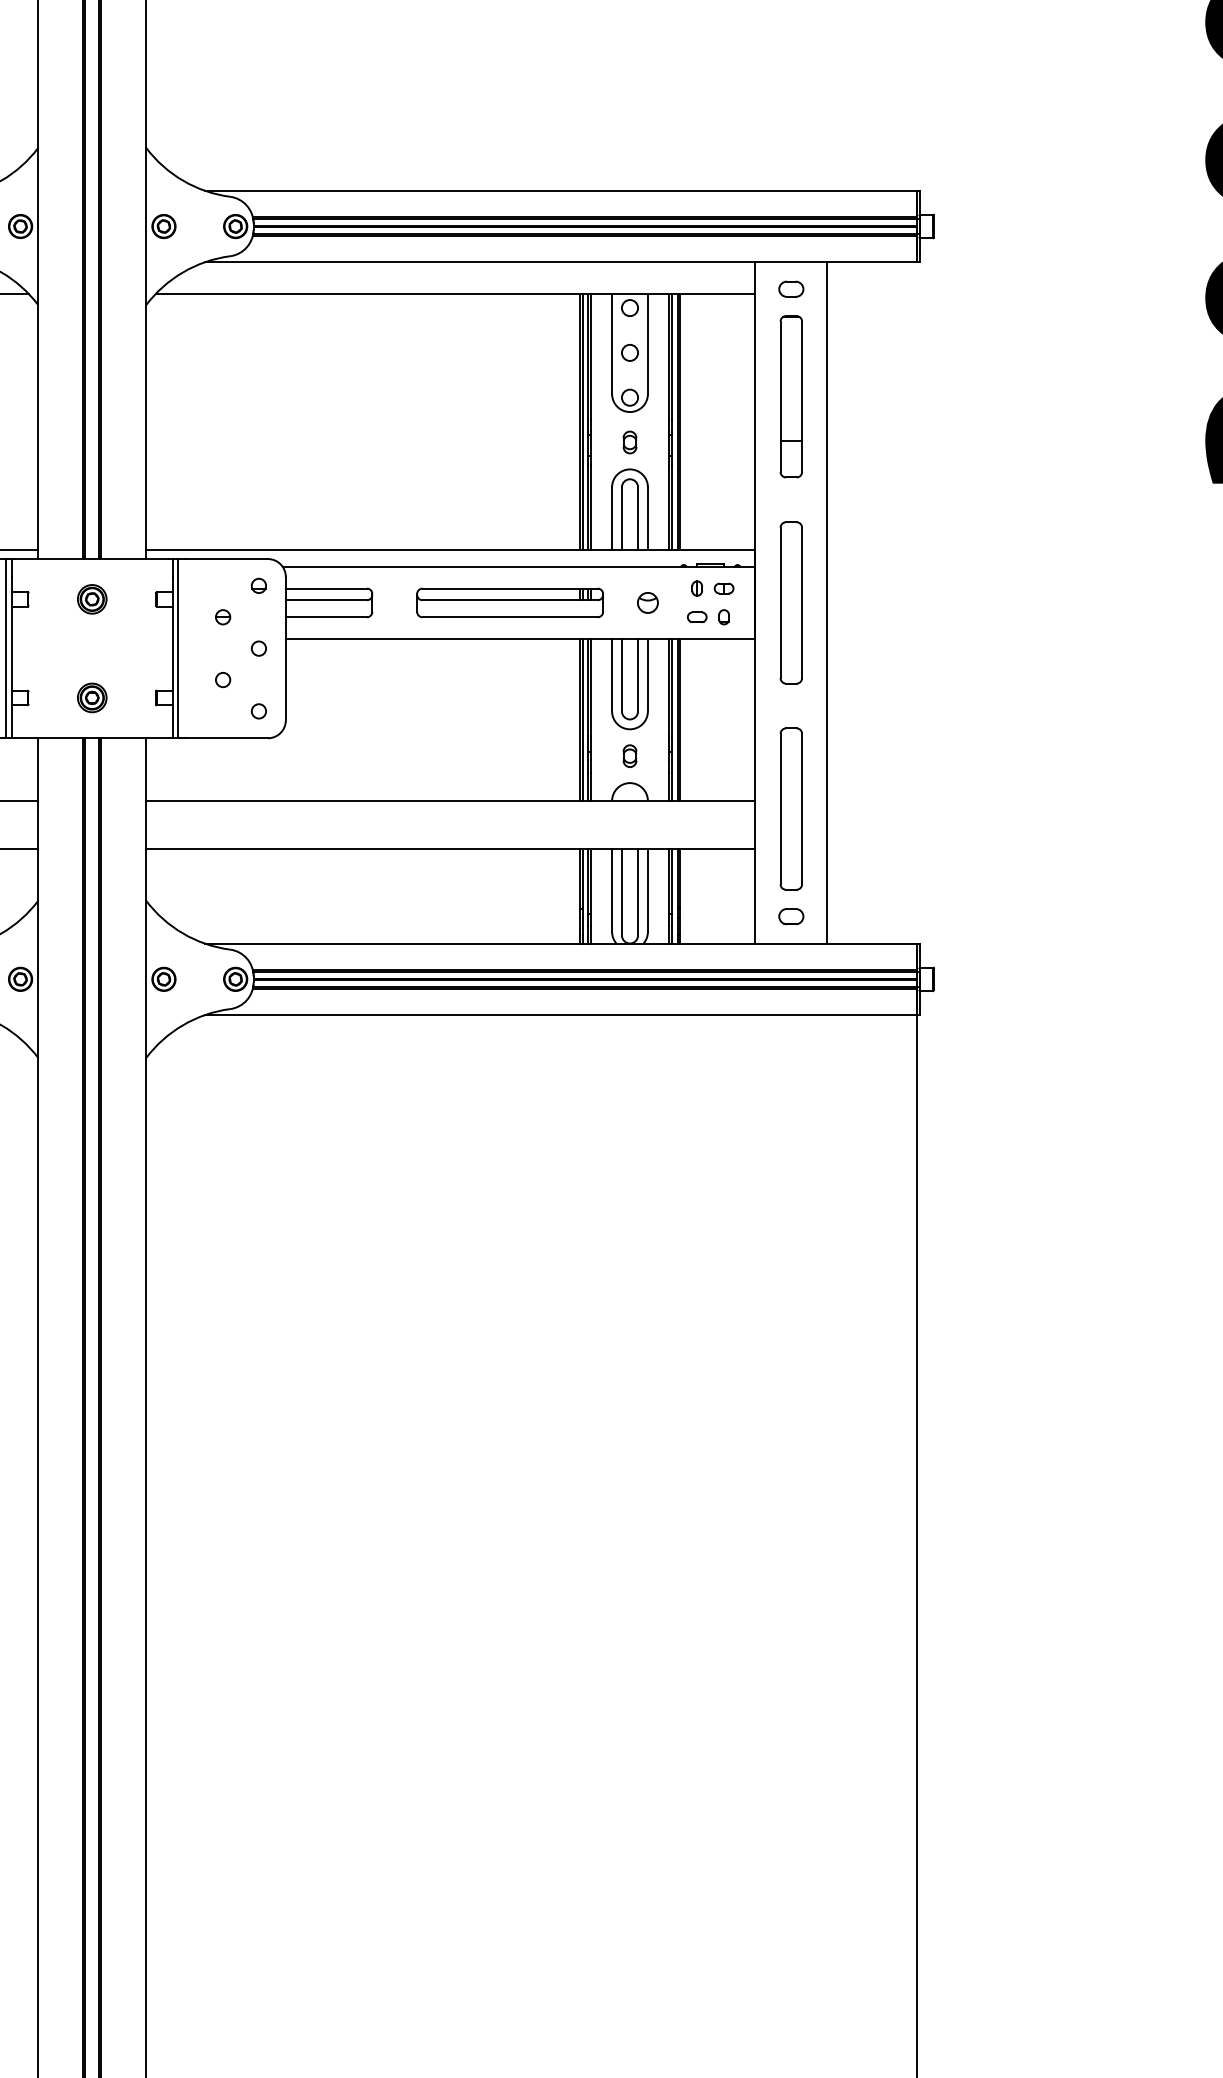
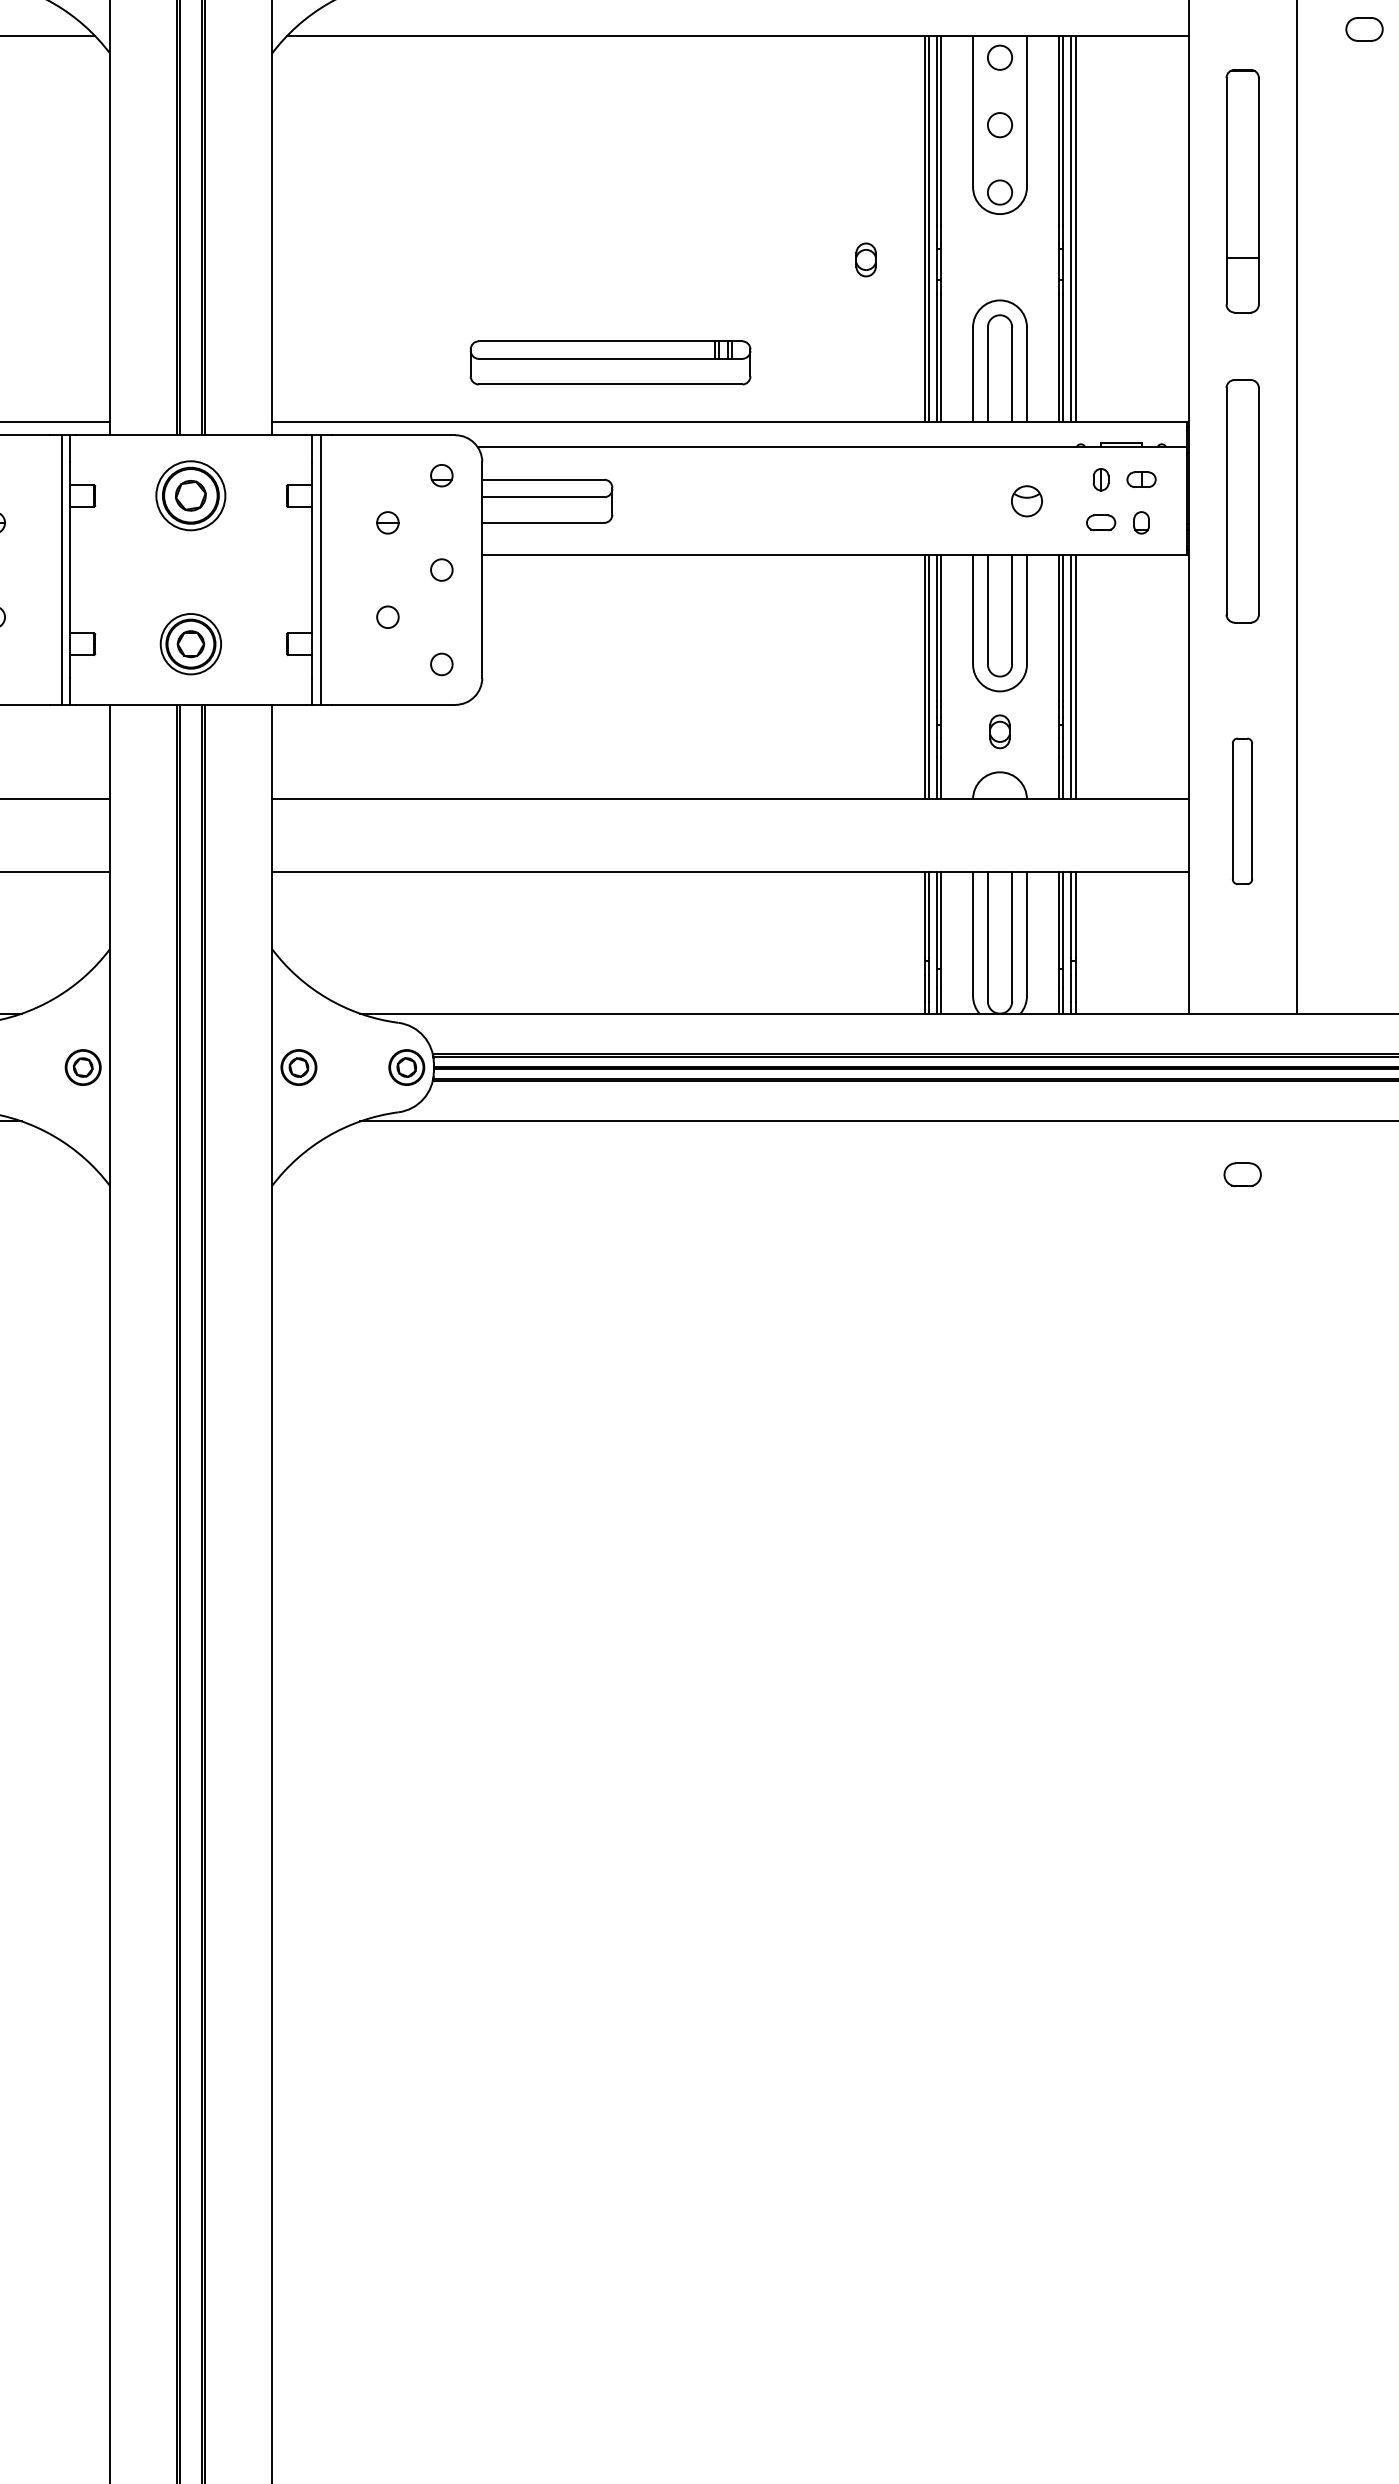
part: (791, 288) -> (1364, 28), moved
part: (629, 442) -> (865, 259), moved
part: (92, 599) -> (191, 496), size x1.6
part: (509, 602) -> (609, 362), moved
part: (92, 697) -> (191, 643), size x1.4
part: (790, 808) -> (1241, 810), size x0.6
part: (791, 916) -> (1242, 1174), moved

